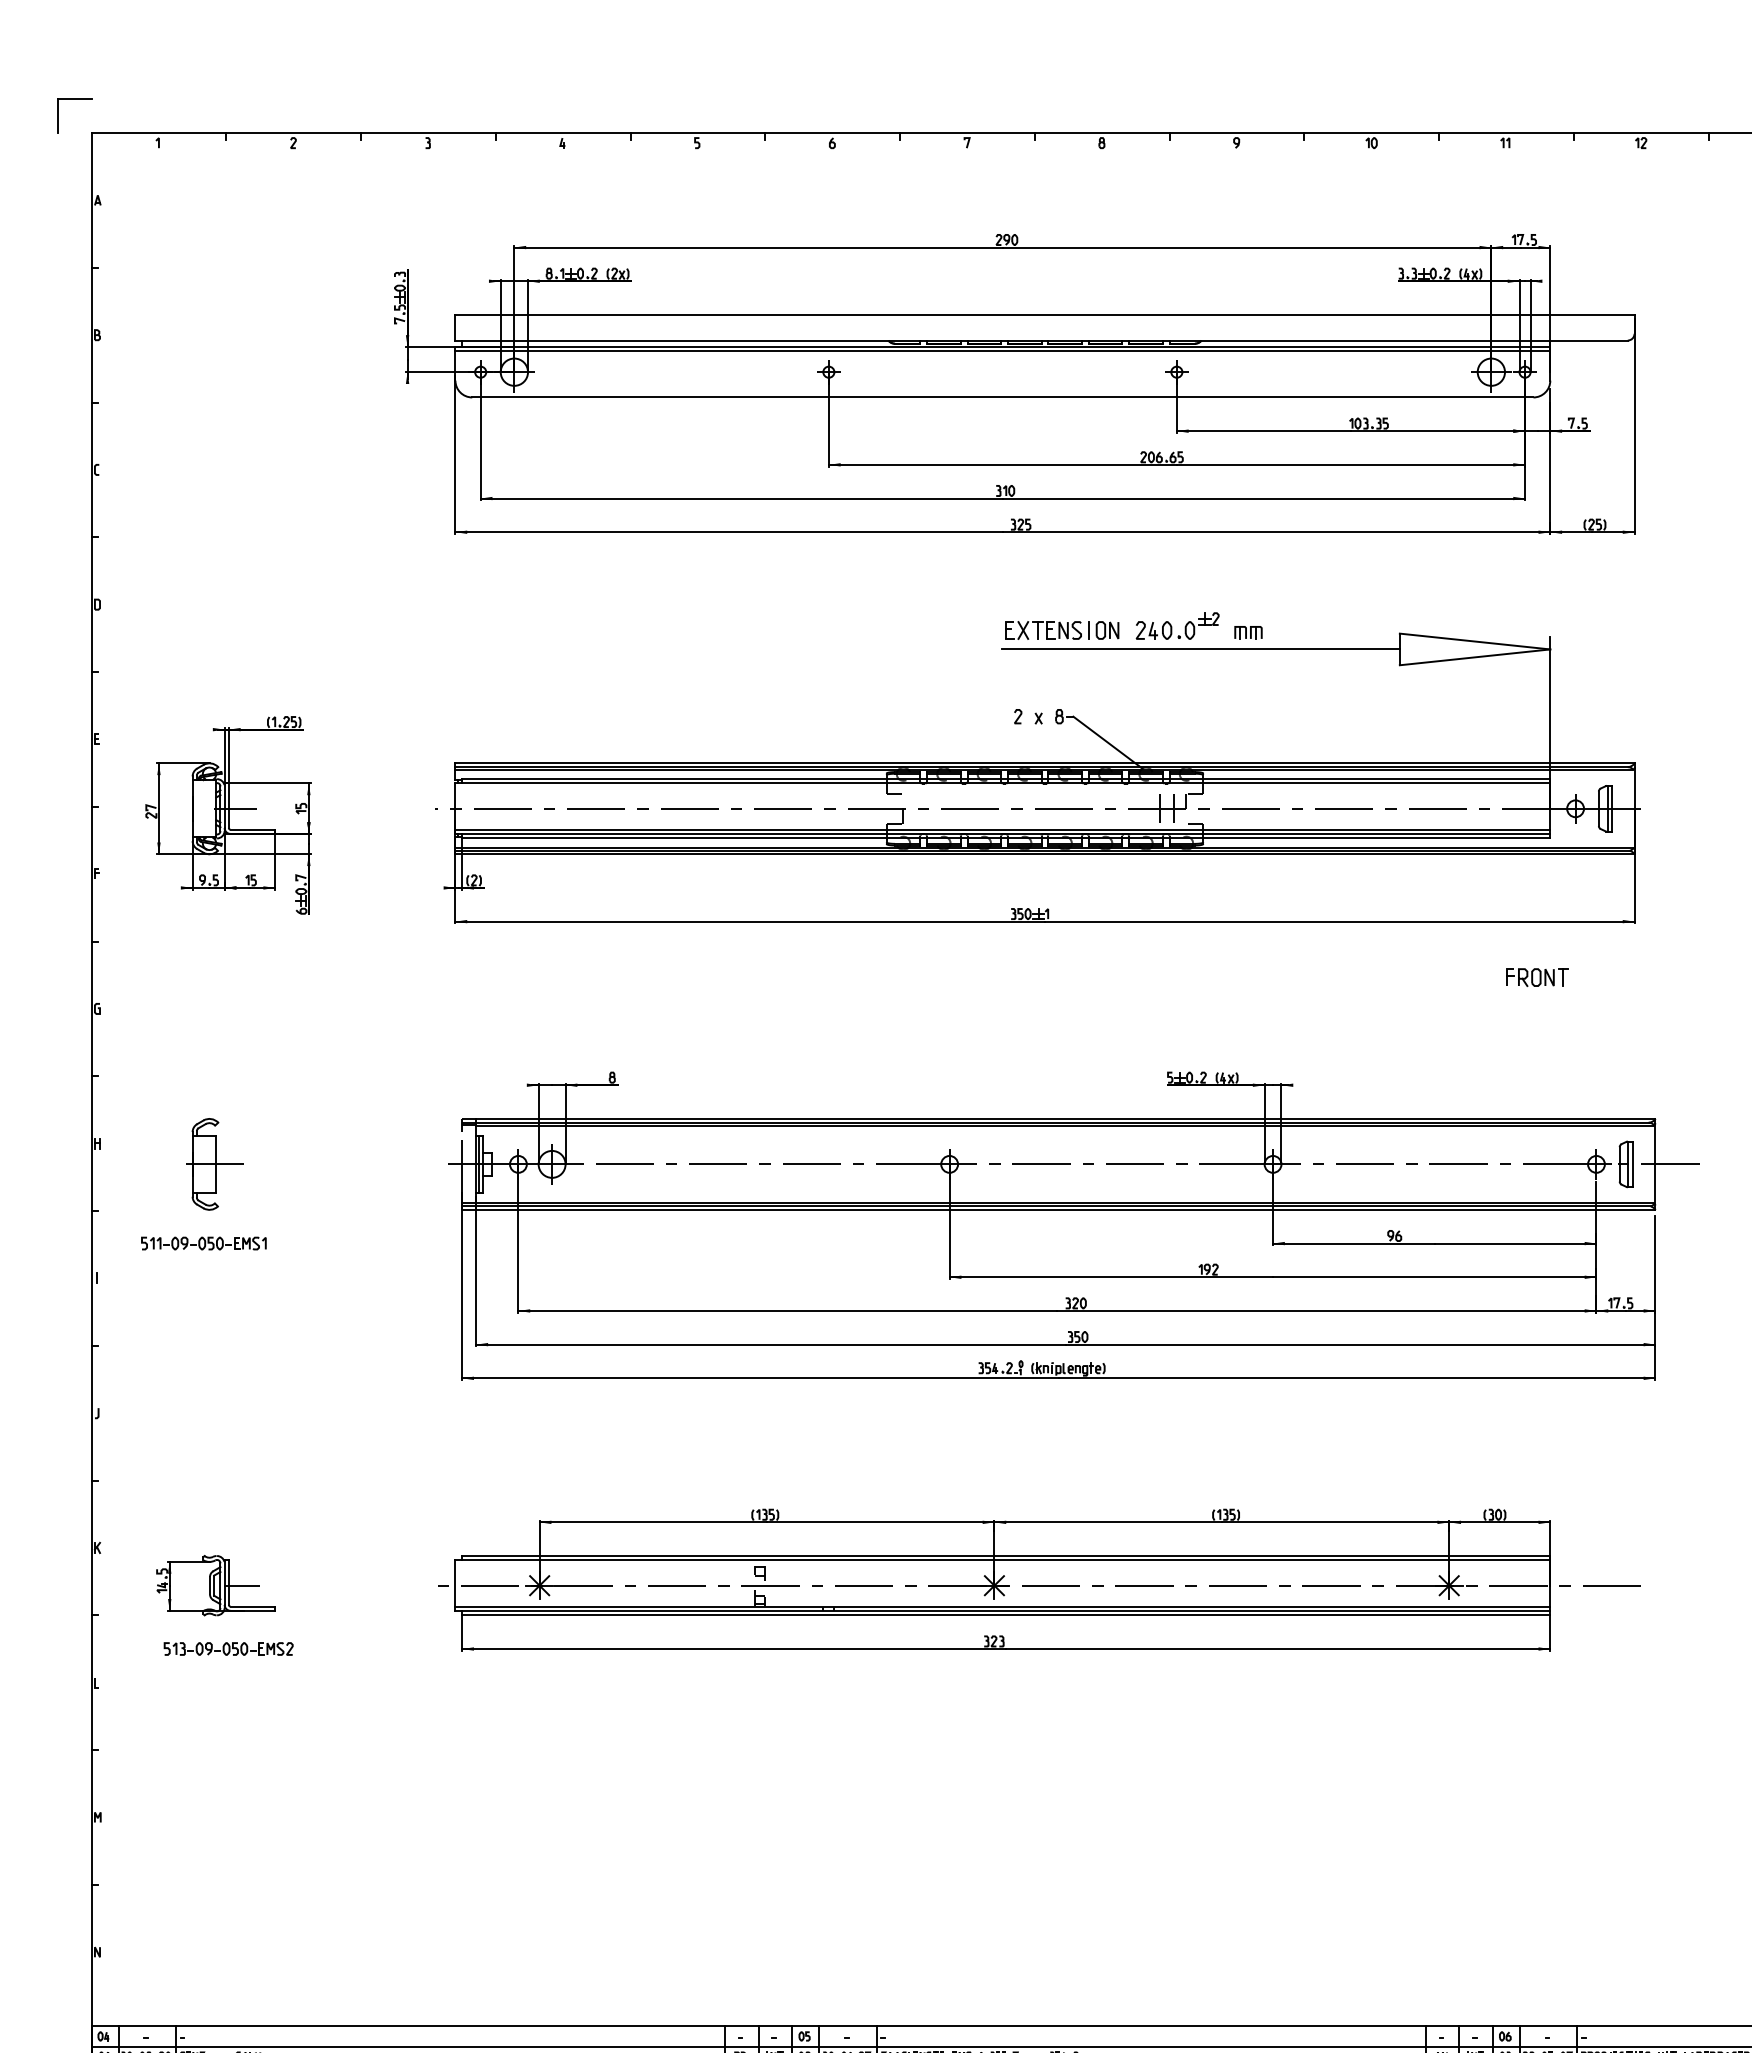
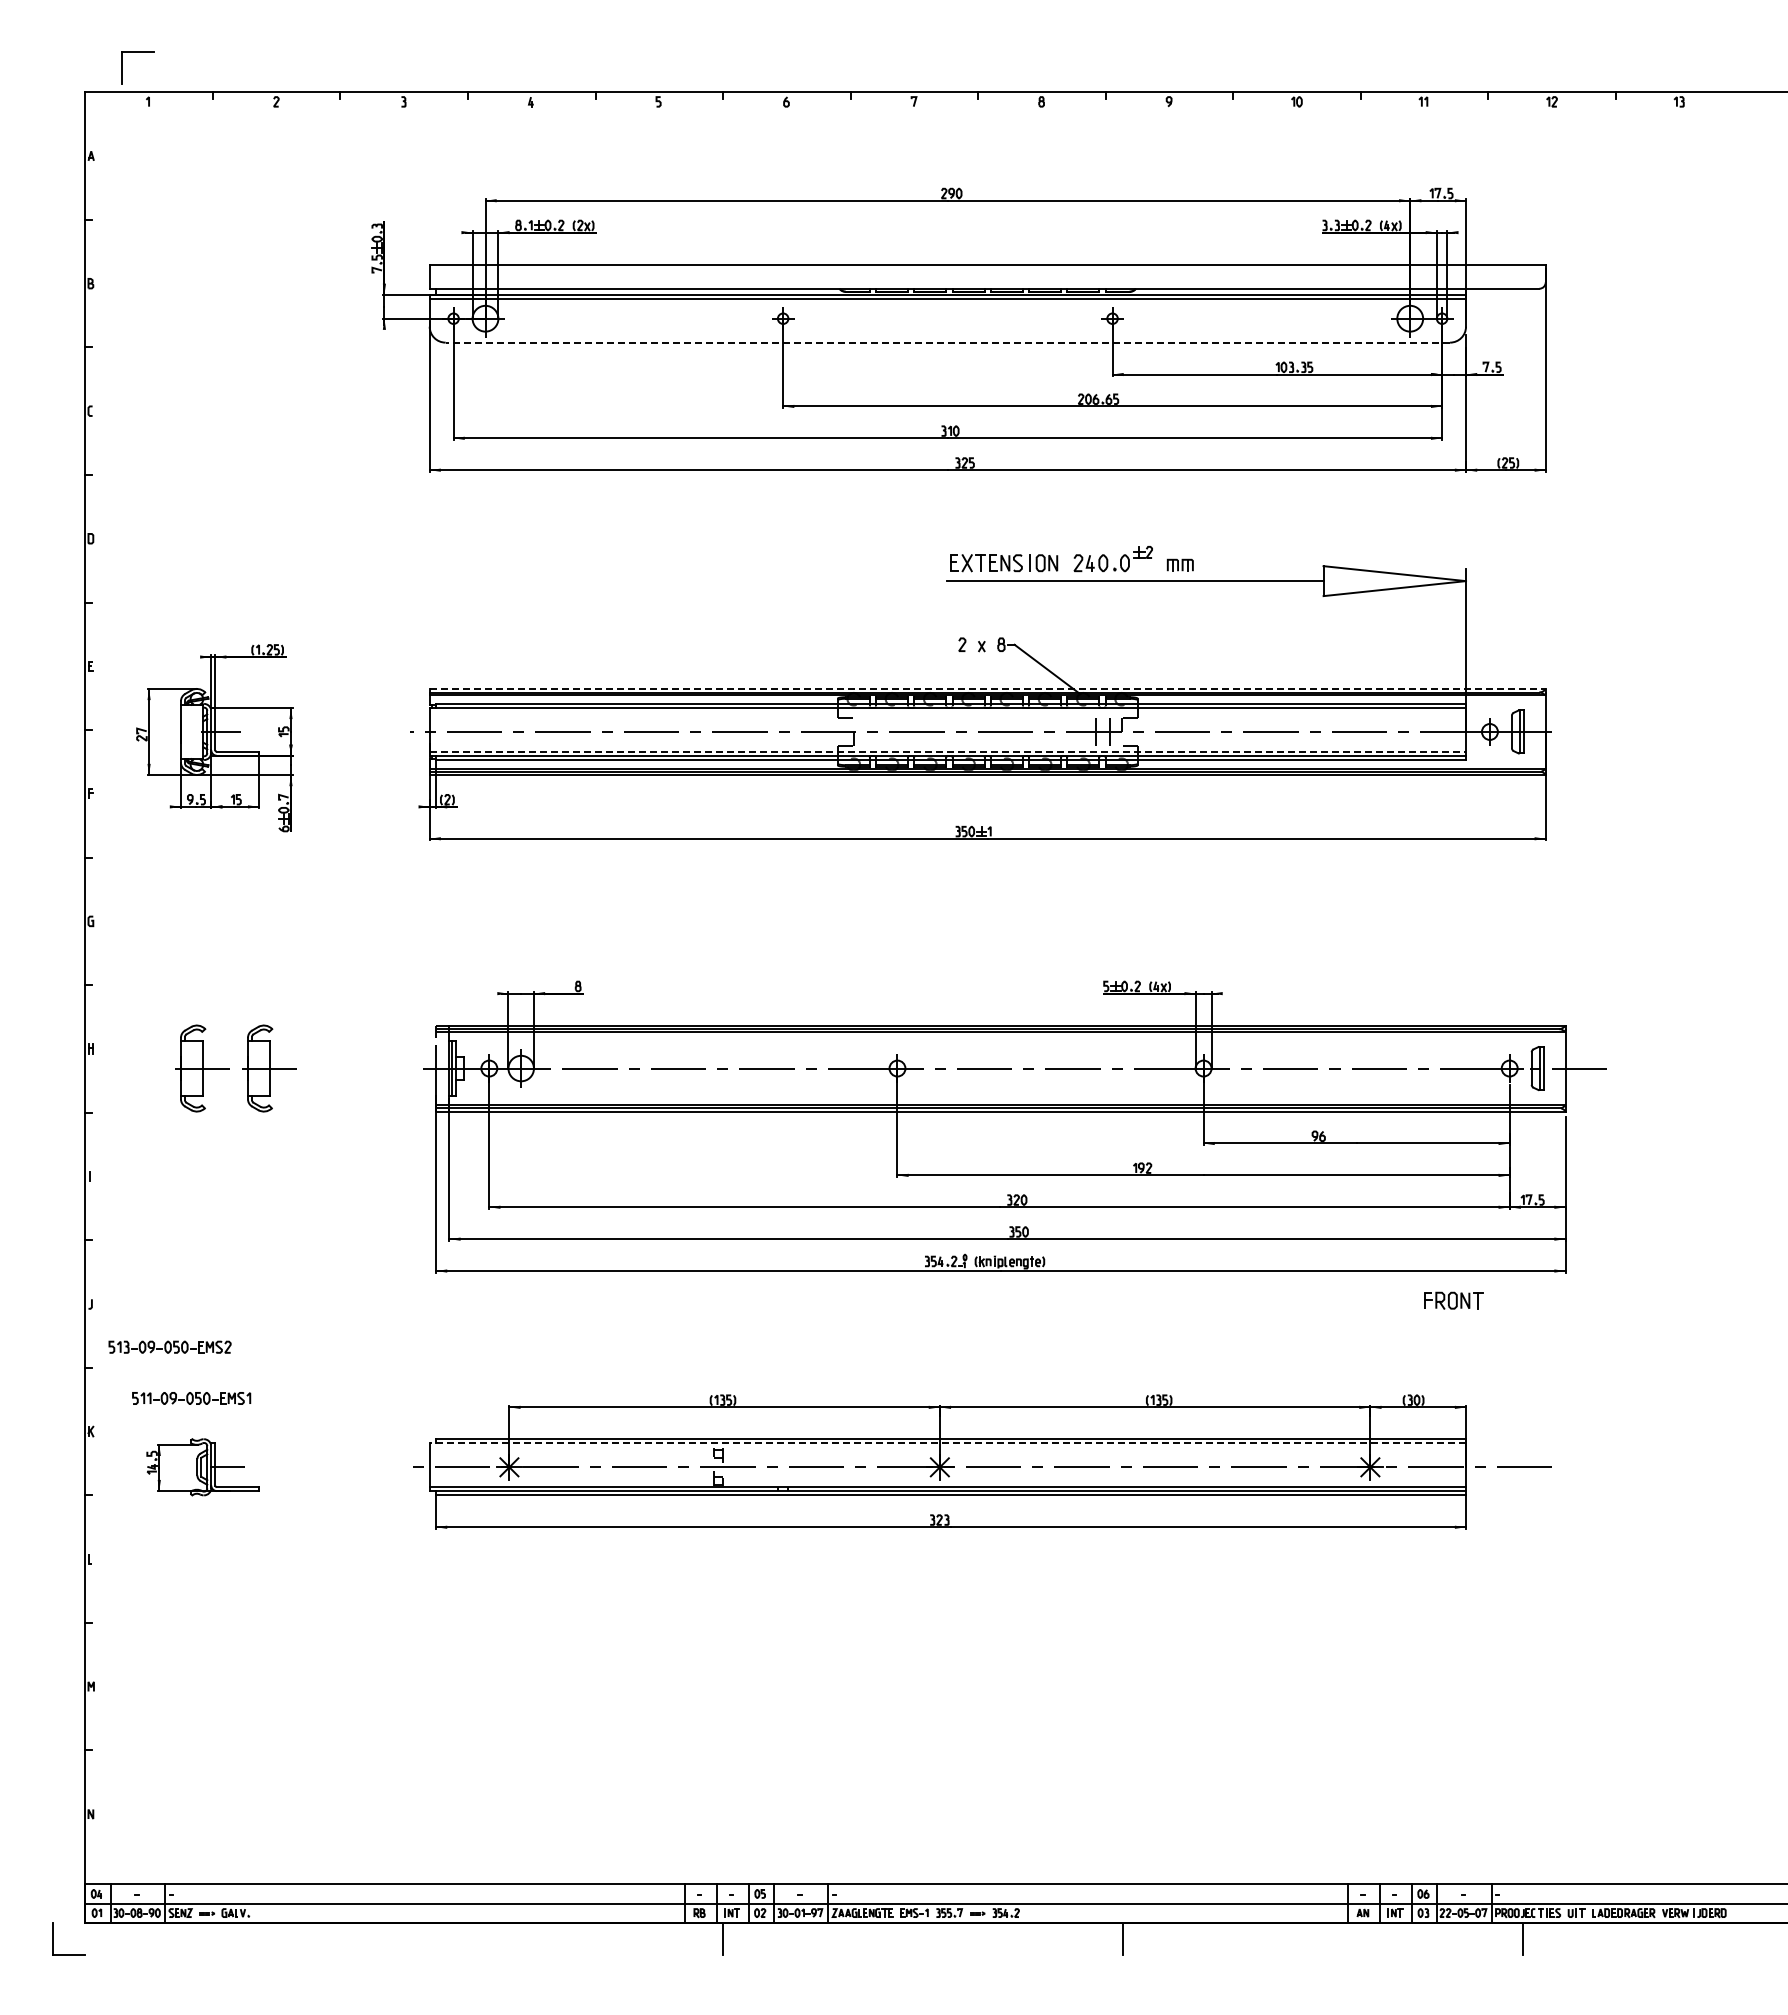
part: (73, 99) -> (137, 52), moved
line: (1002, 397) -> (947, 342), solid -> dashed
line: (1045, 762) -> (988, 688), solid -> dashed
line: (1003, 829) -> (948, 751), solid -> dashed
part: (1537, 977) -> (1453, 1300), moved
part: (286, 1164) -> (269, 1068), added
part: (203, 1243) -> (191, 1398), moved
line: (1002, 1560) -> (947, 1443), solid -> dashed
part: (228, 1648) -> (169, 1346), moved

